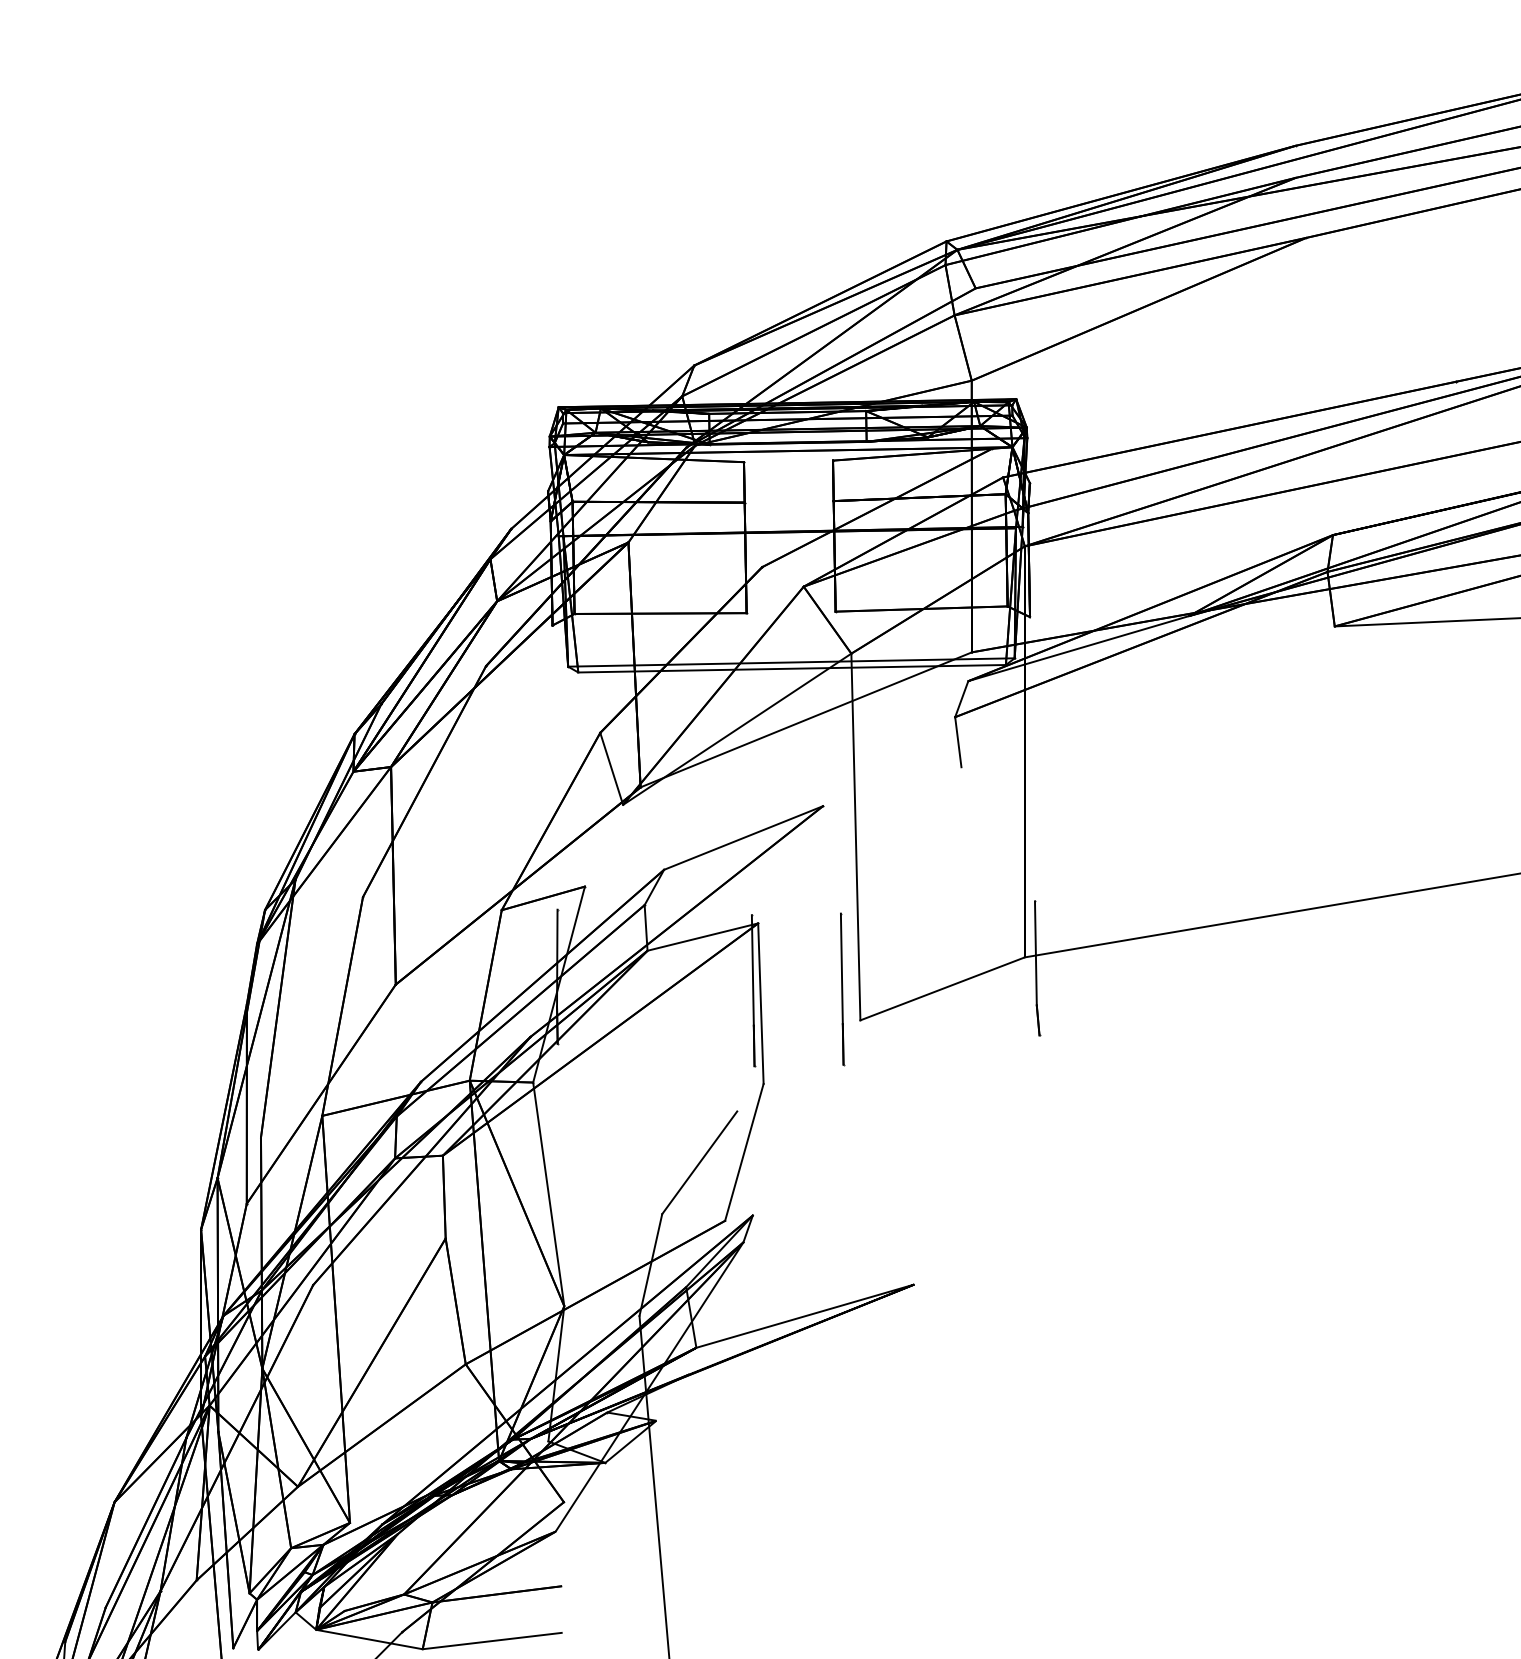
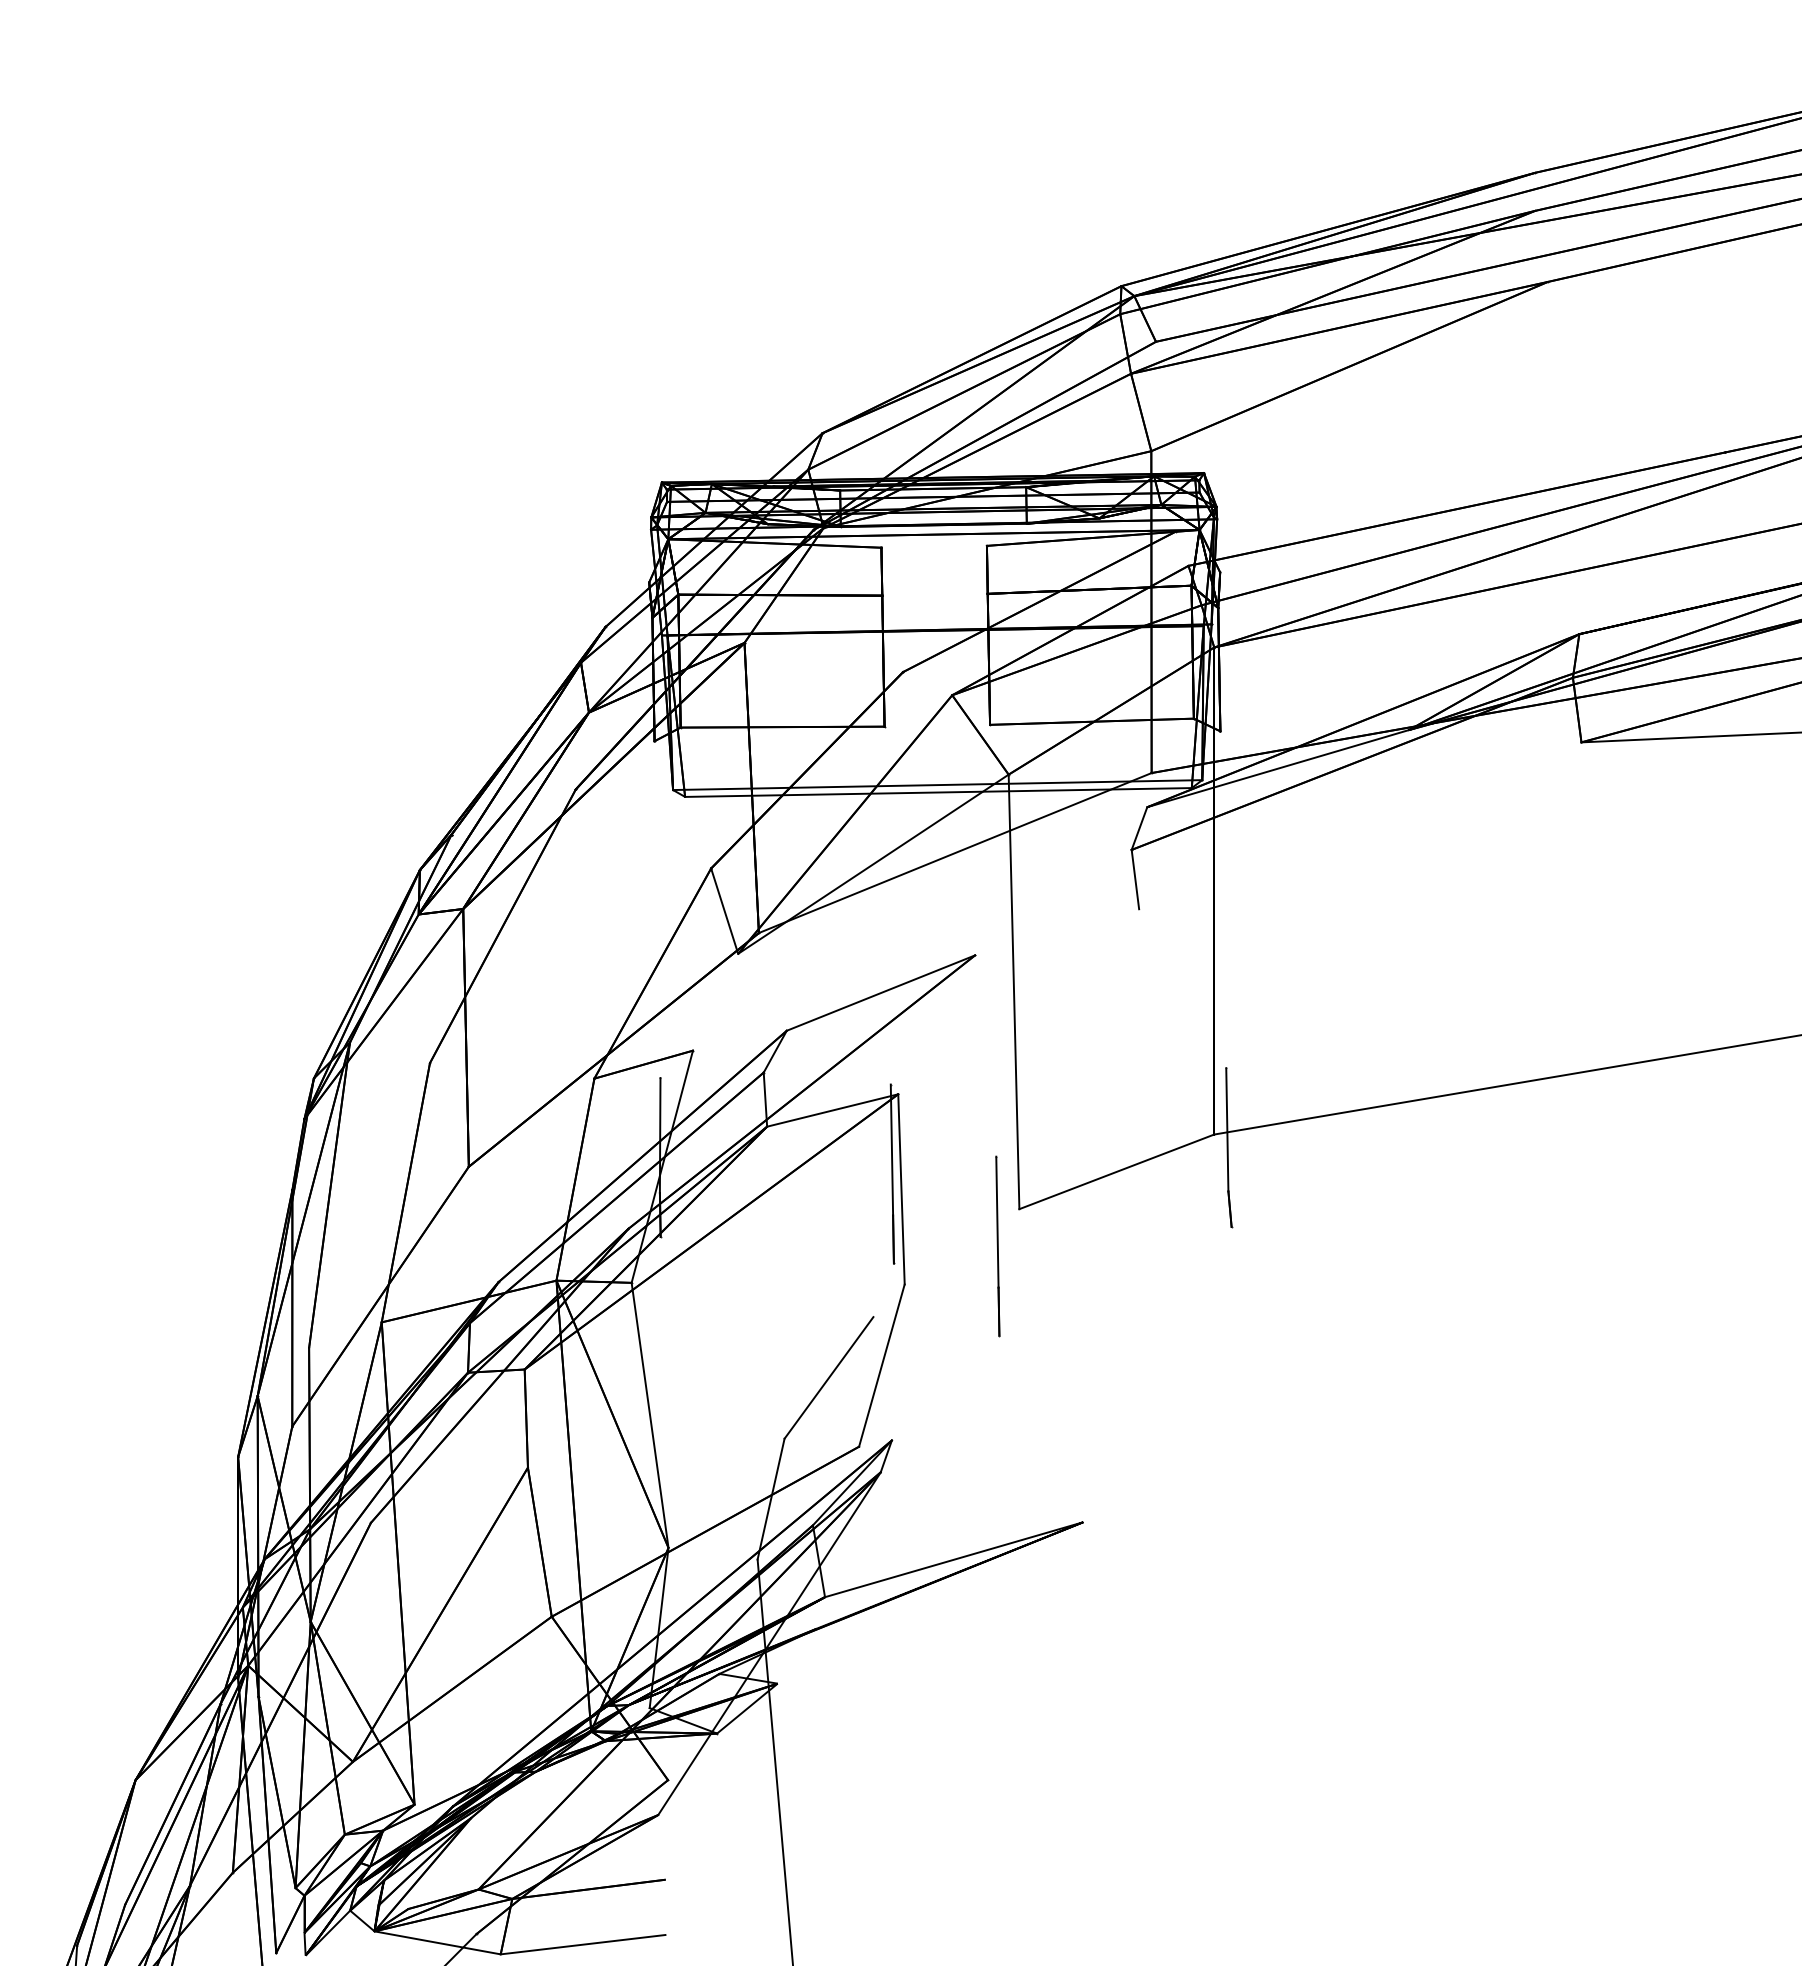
line: (841, 989) -> (997, 1246), moved

